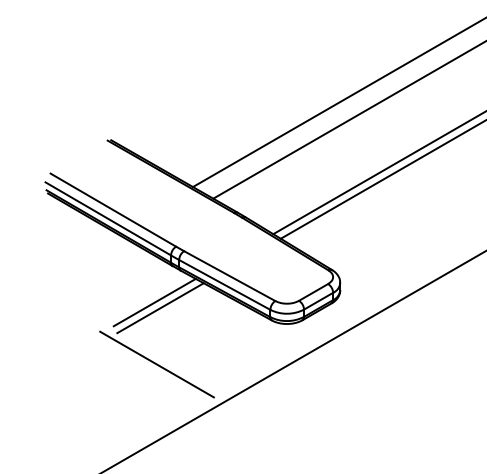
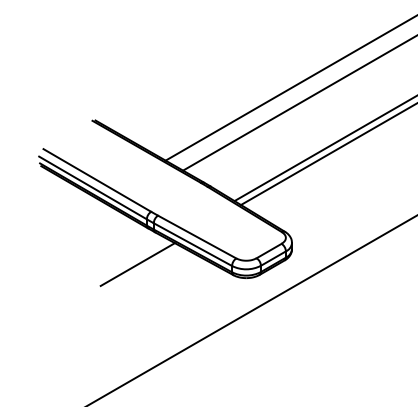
line: (154, 302) -> (132, 259), removed
line: (156, 364) -> (134, 312), removed

